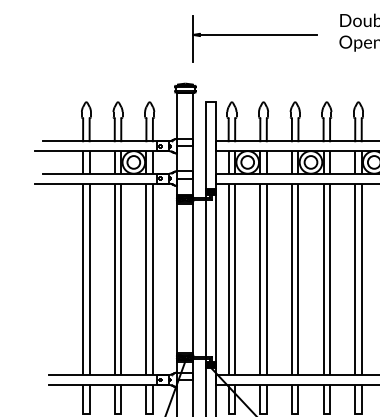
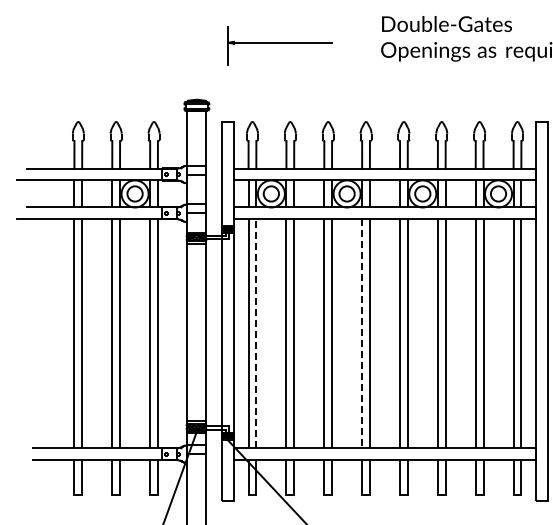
part: (254, 38) -> (279, 45), size x0.7
line: (235, 279) -> (256, 333), solid -> dashed
line: (323, 279) -> (362, 333), solid -> dashed

